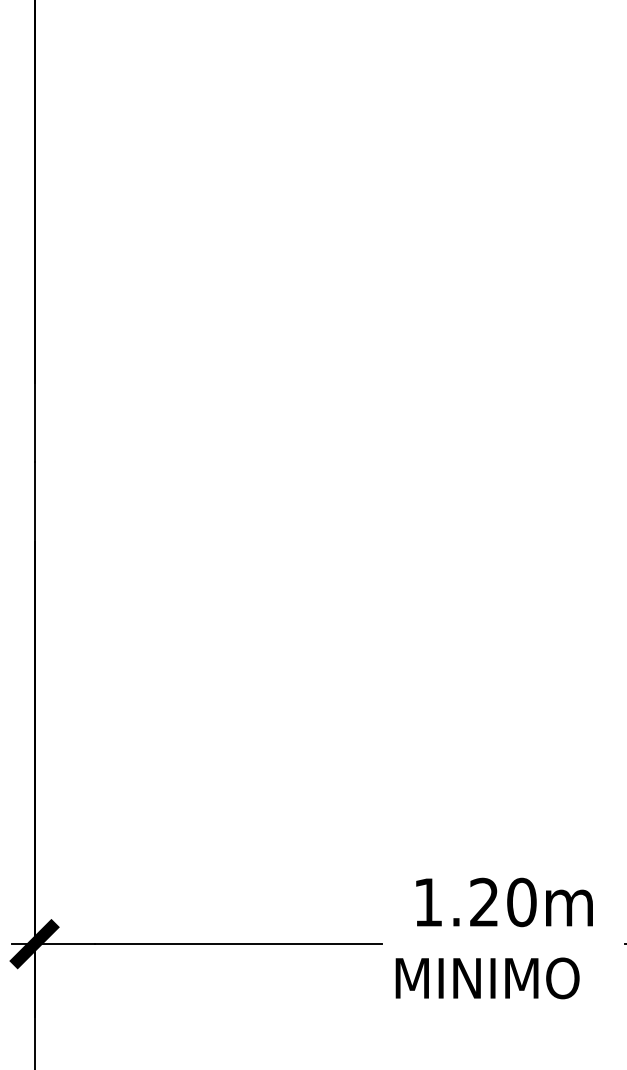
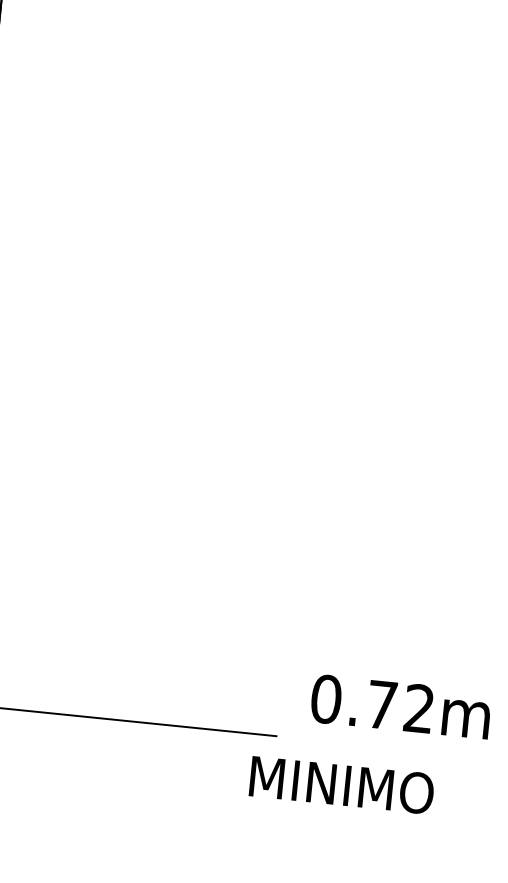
text: (474, 902) -> (372, 704), 1.20m -> 0.72m
text: (487, 978) -> (341, 785), moved

